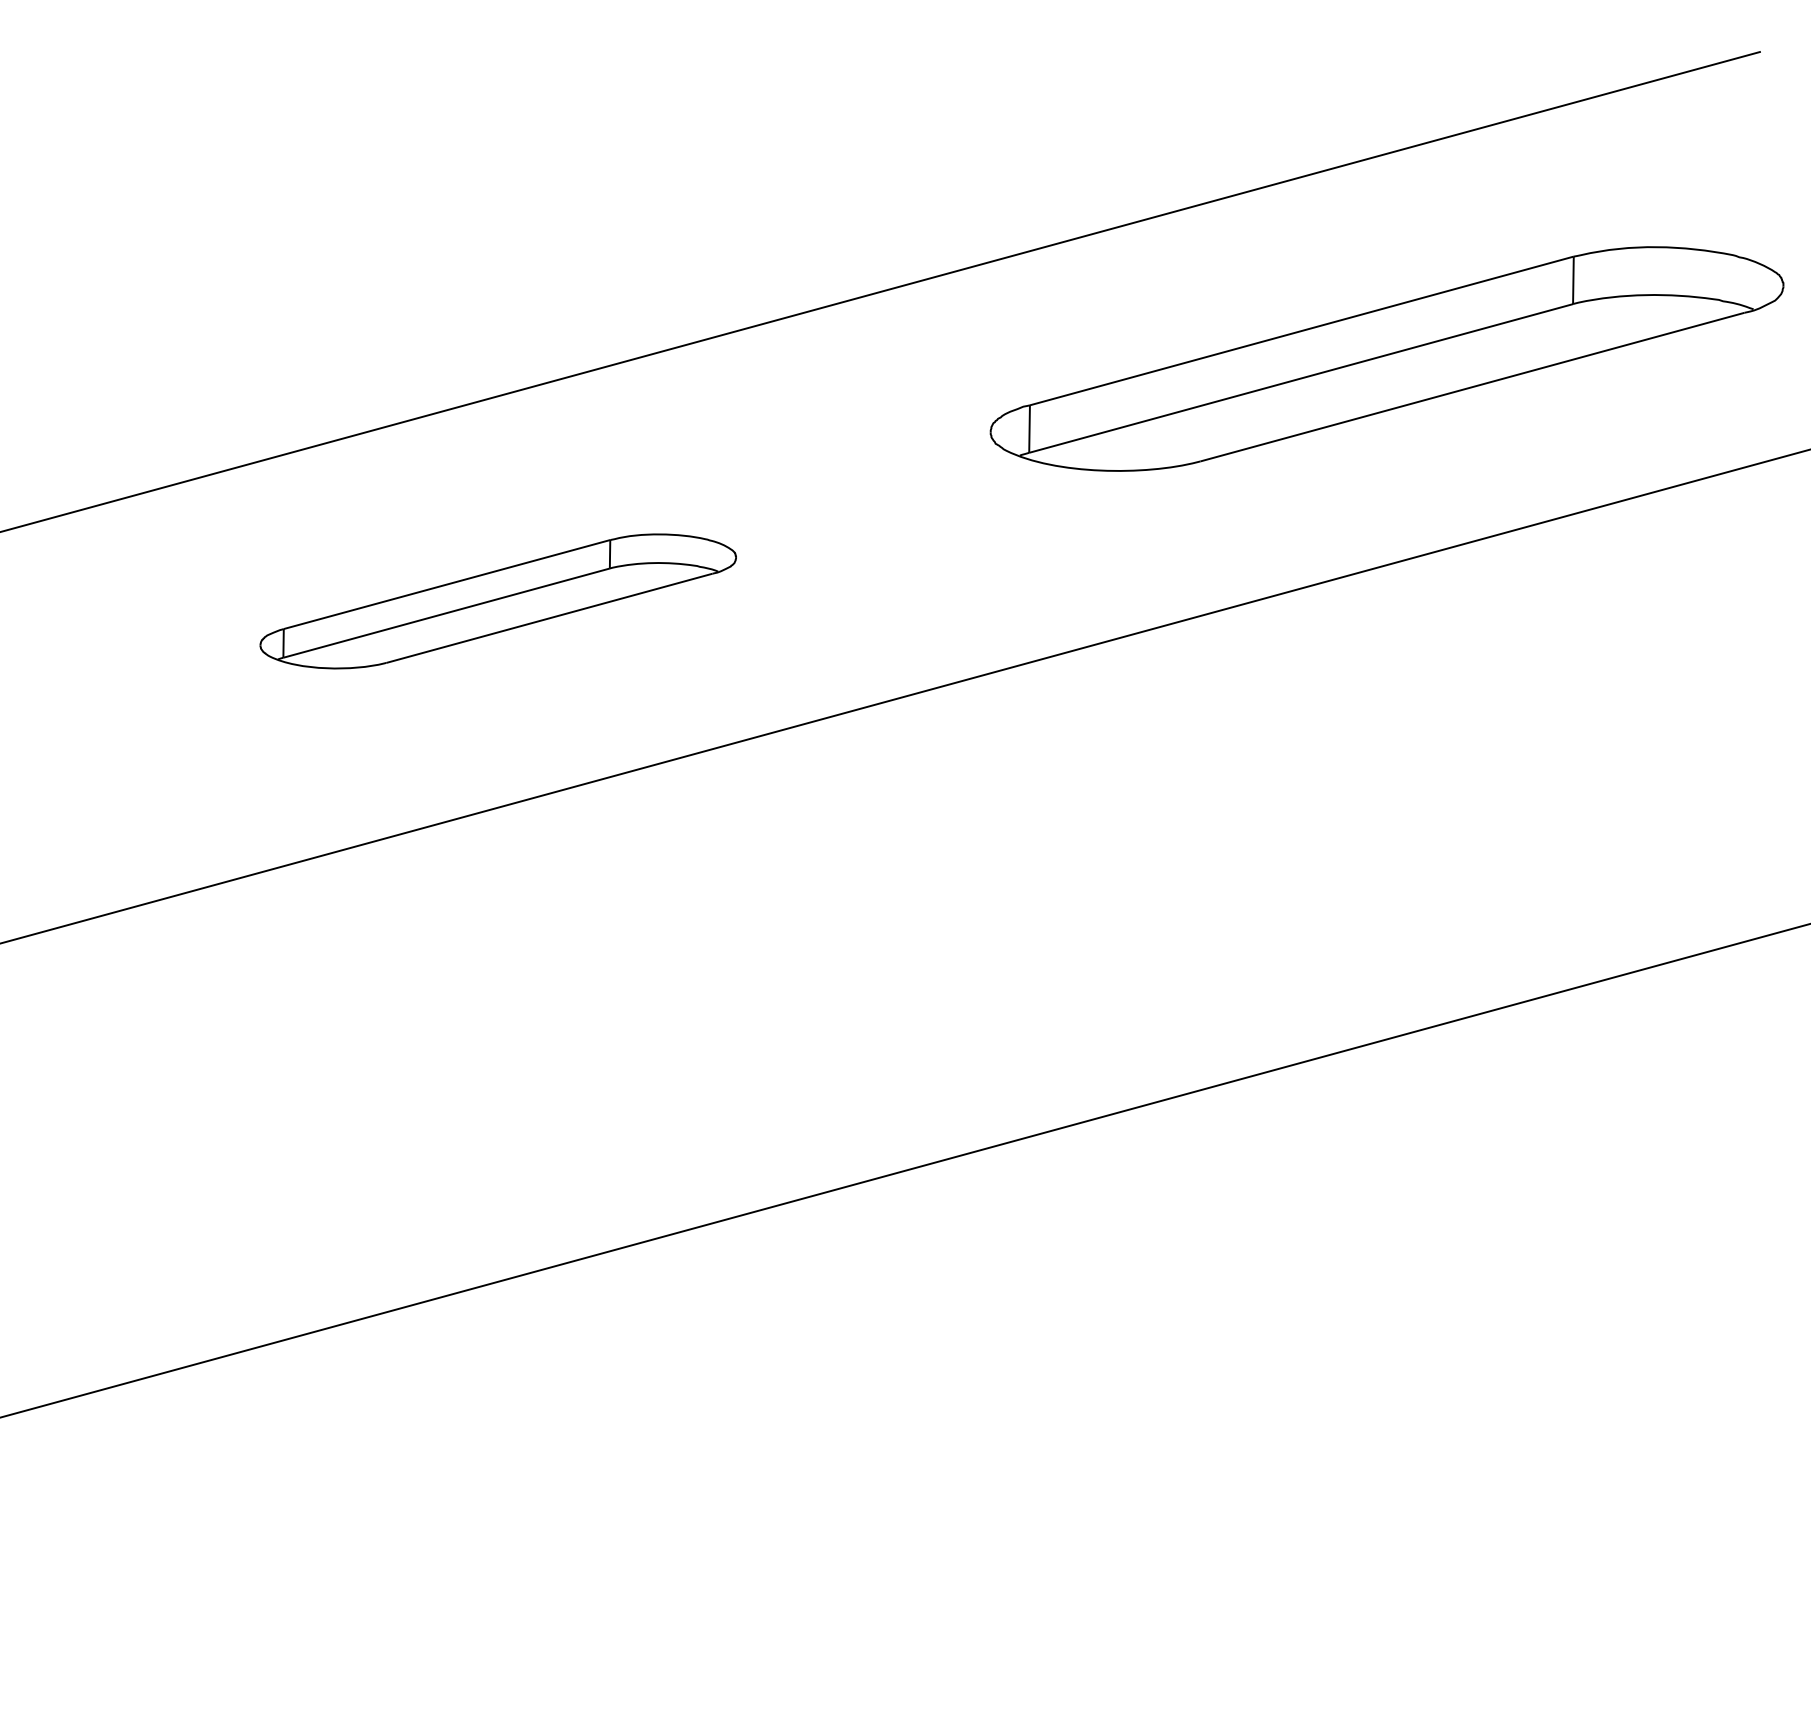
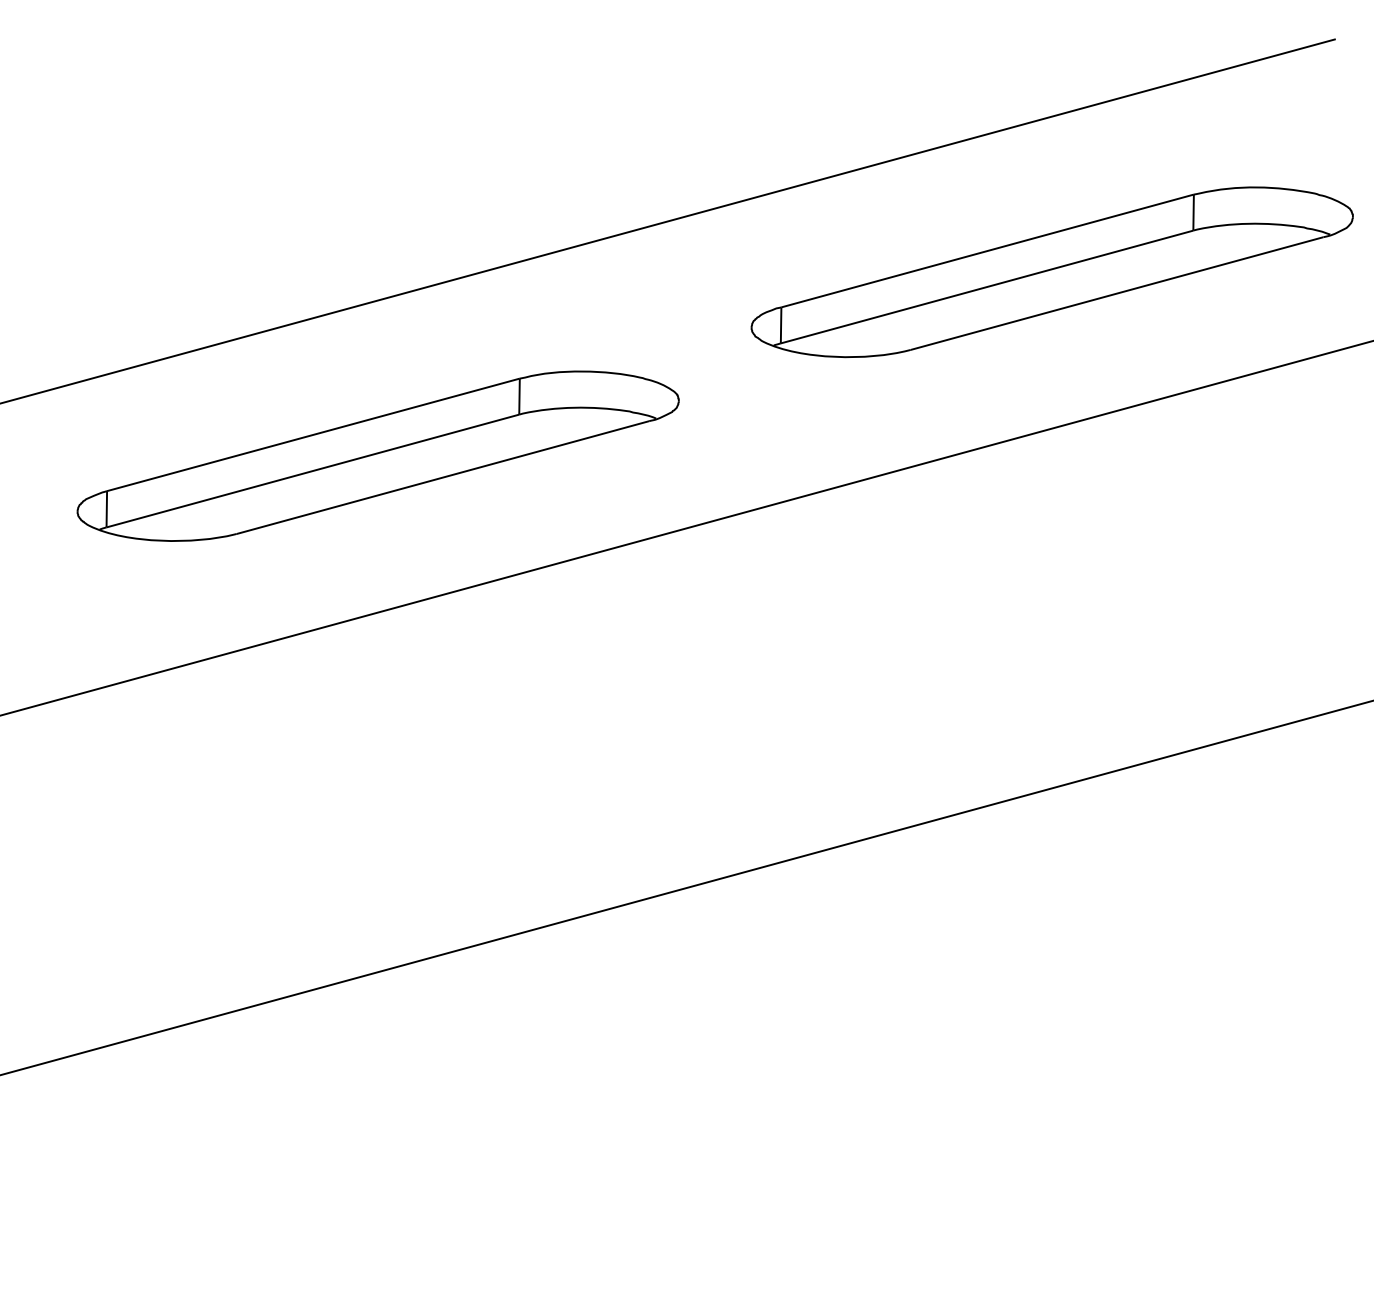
part: (497, 600) -> (377, 455), size x1.67

